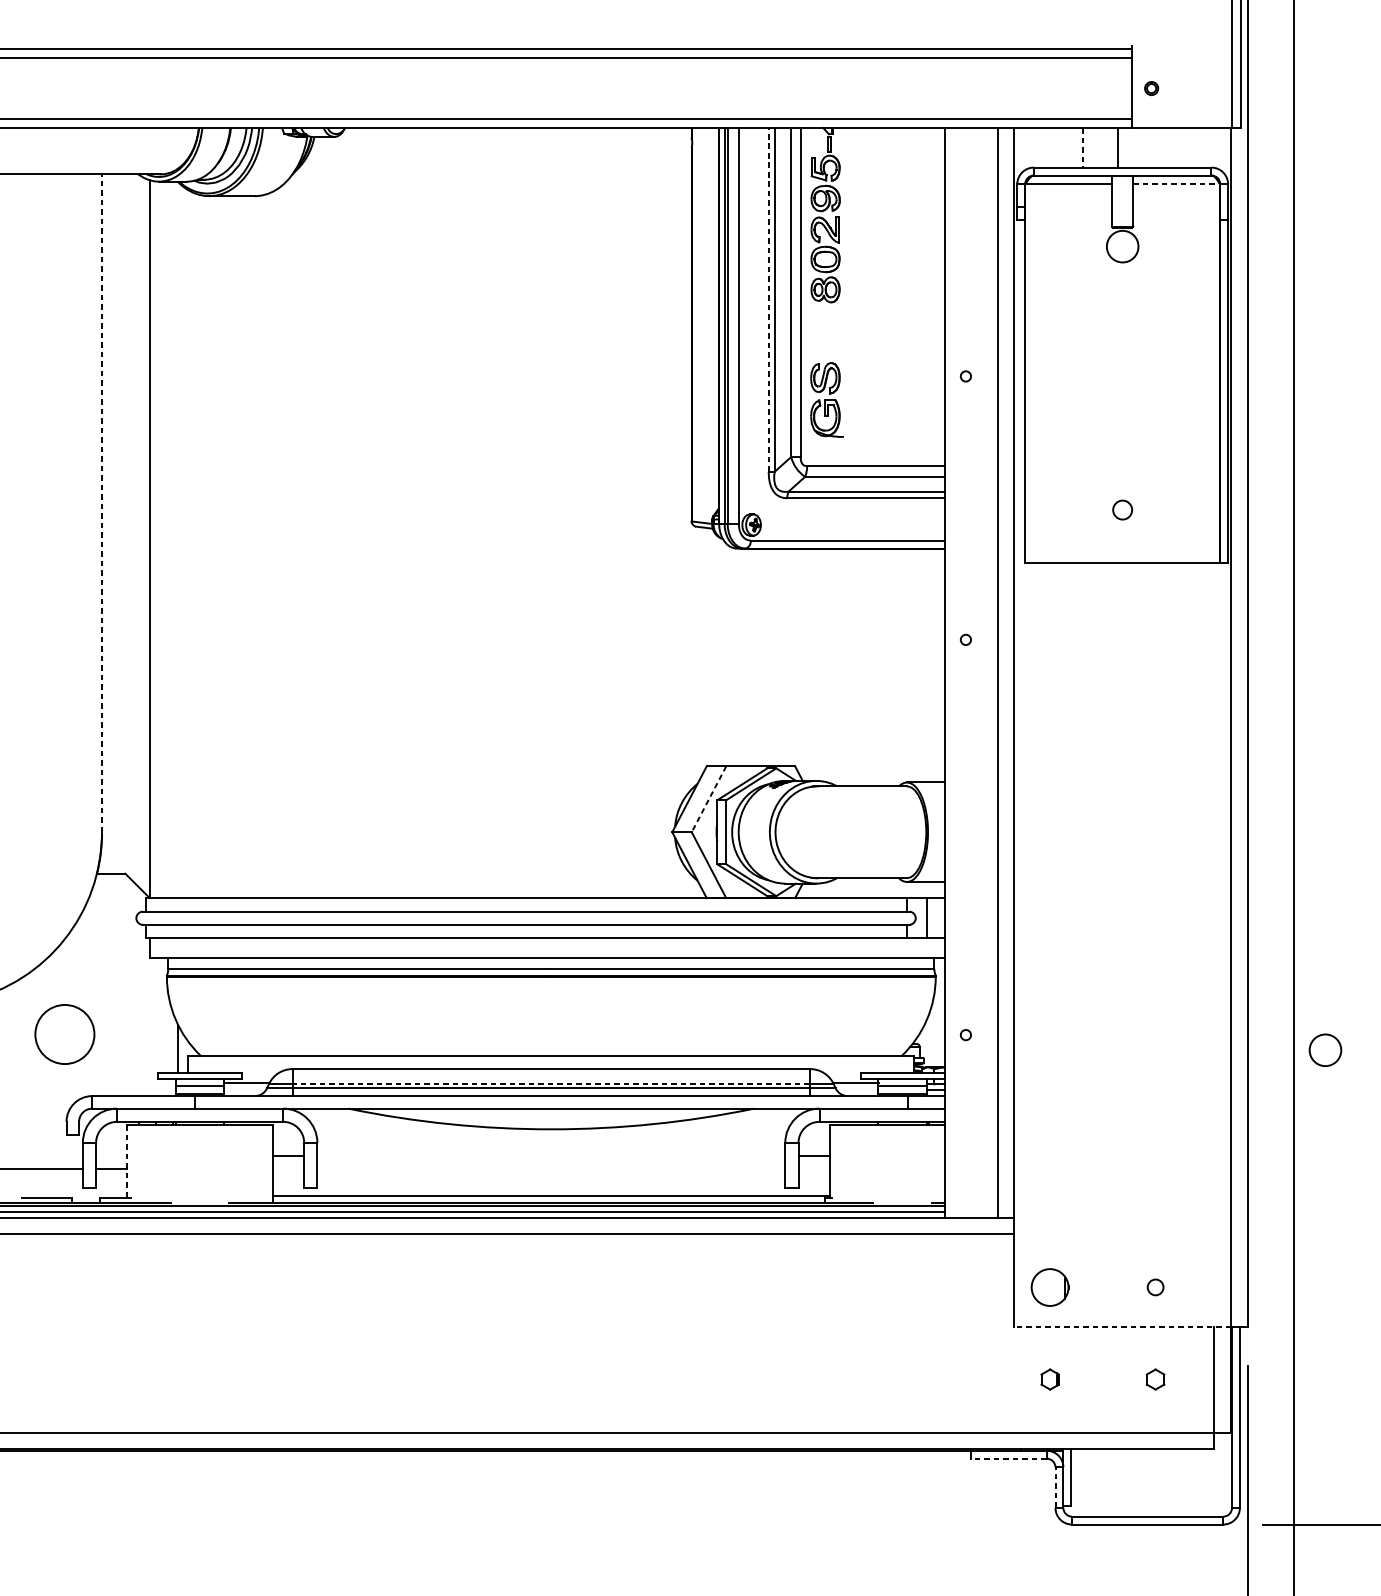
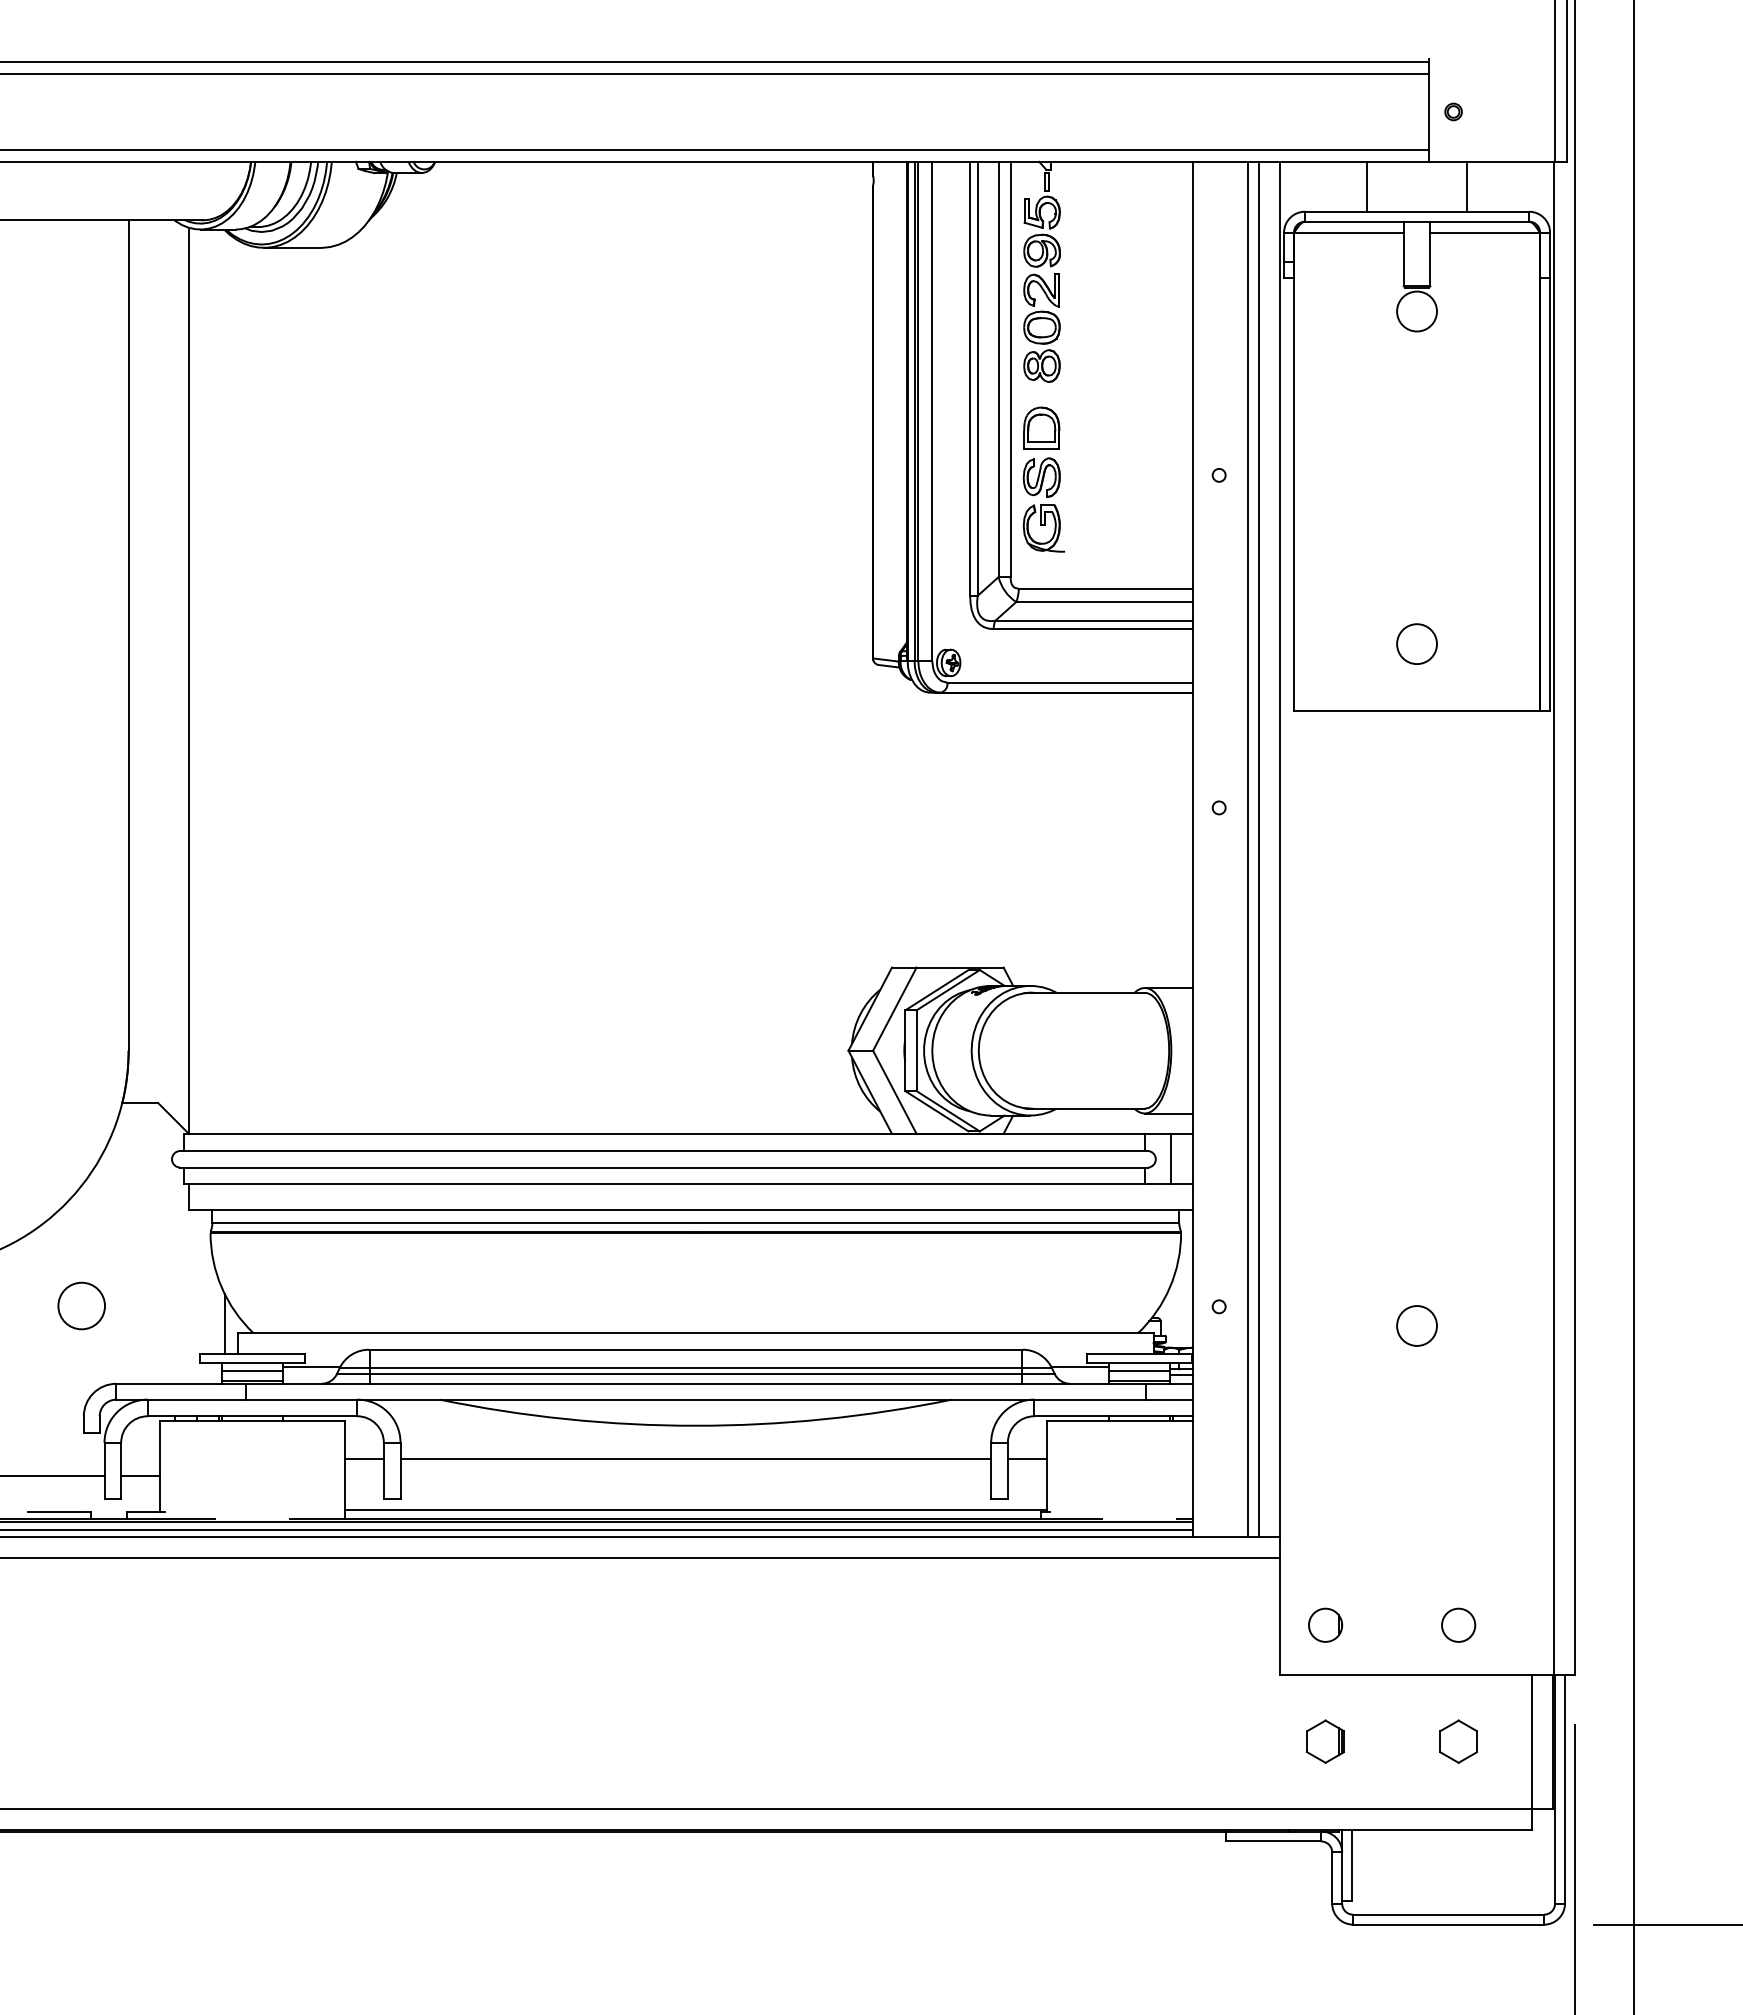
line: (1083, 147) -> (1367, 186), dashed -> solid
line: (1117, 147) -> (1466, 186), moved
line: (1176, 184) -> (1485, 232), dashed -> solid
line: (768, 299) -> (970, 378), dashed -> solid
part: (825, 338) -> (1041, 427), added
line: (101, 502) -> (128, 634), dashed -> solid
circle: (1122, 509) -> (1416, 643), size x1.67
line: (989, 672) -> (1248, 849), added
line: (708, 799) -> (894, 1009), dashed -> solid
circle: (64, 1034) -> (81, 1305), size x0.62
circle: (1325, 1049) -> (1416, 1325), moved
line: (551, 1083) -> (695, 1368), dashed -> solid
line: (551, 1155) -> (695, 1458), added
line: (127, 1161) -> (160, 1466), dashed -> solid
part: (1050, 1286) -> (1325, 1624), size x0.71
circle: (1155, 1286) -> (1458, 1624), size x1.67
line: (1122, 1327) -> (1416, 1675), dashed -> solid
part: (1050, 1379) -> (1325, 1741), size x1.67
part: (1155, 1379) -> (1458, 1741), size x1.67
line: (1008, 1458) -> (1273, 1841), dashed -> solid
line: (1055, 1488) -> (1332, 1878), dashed -> solid

